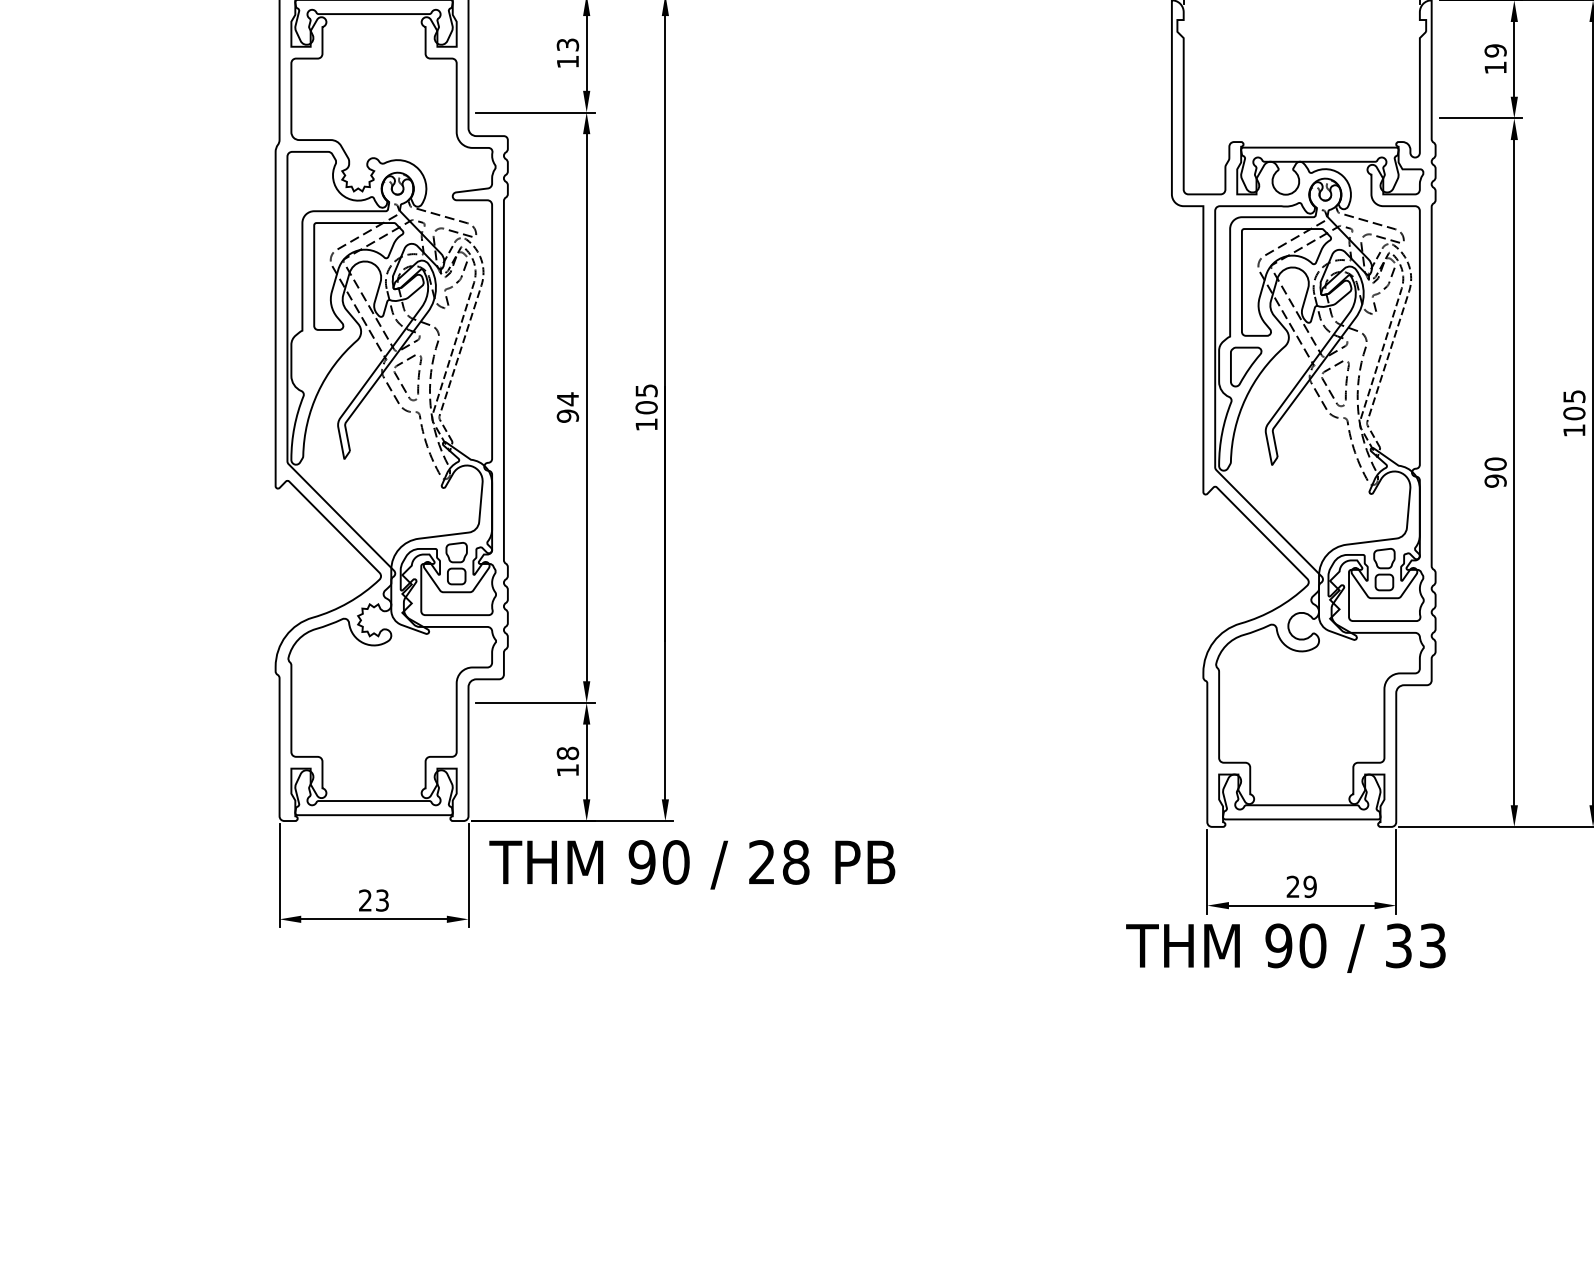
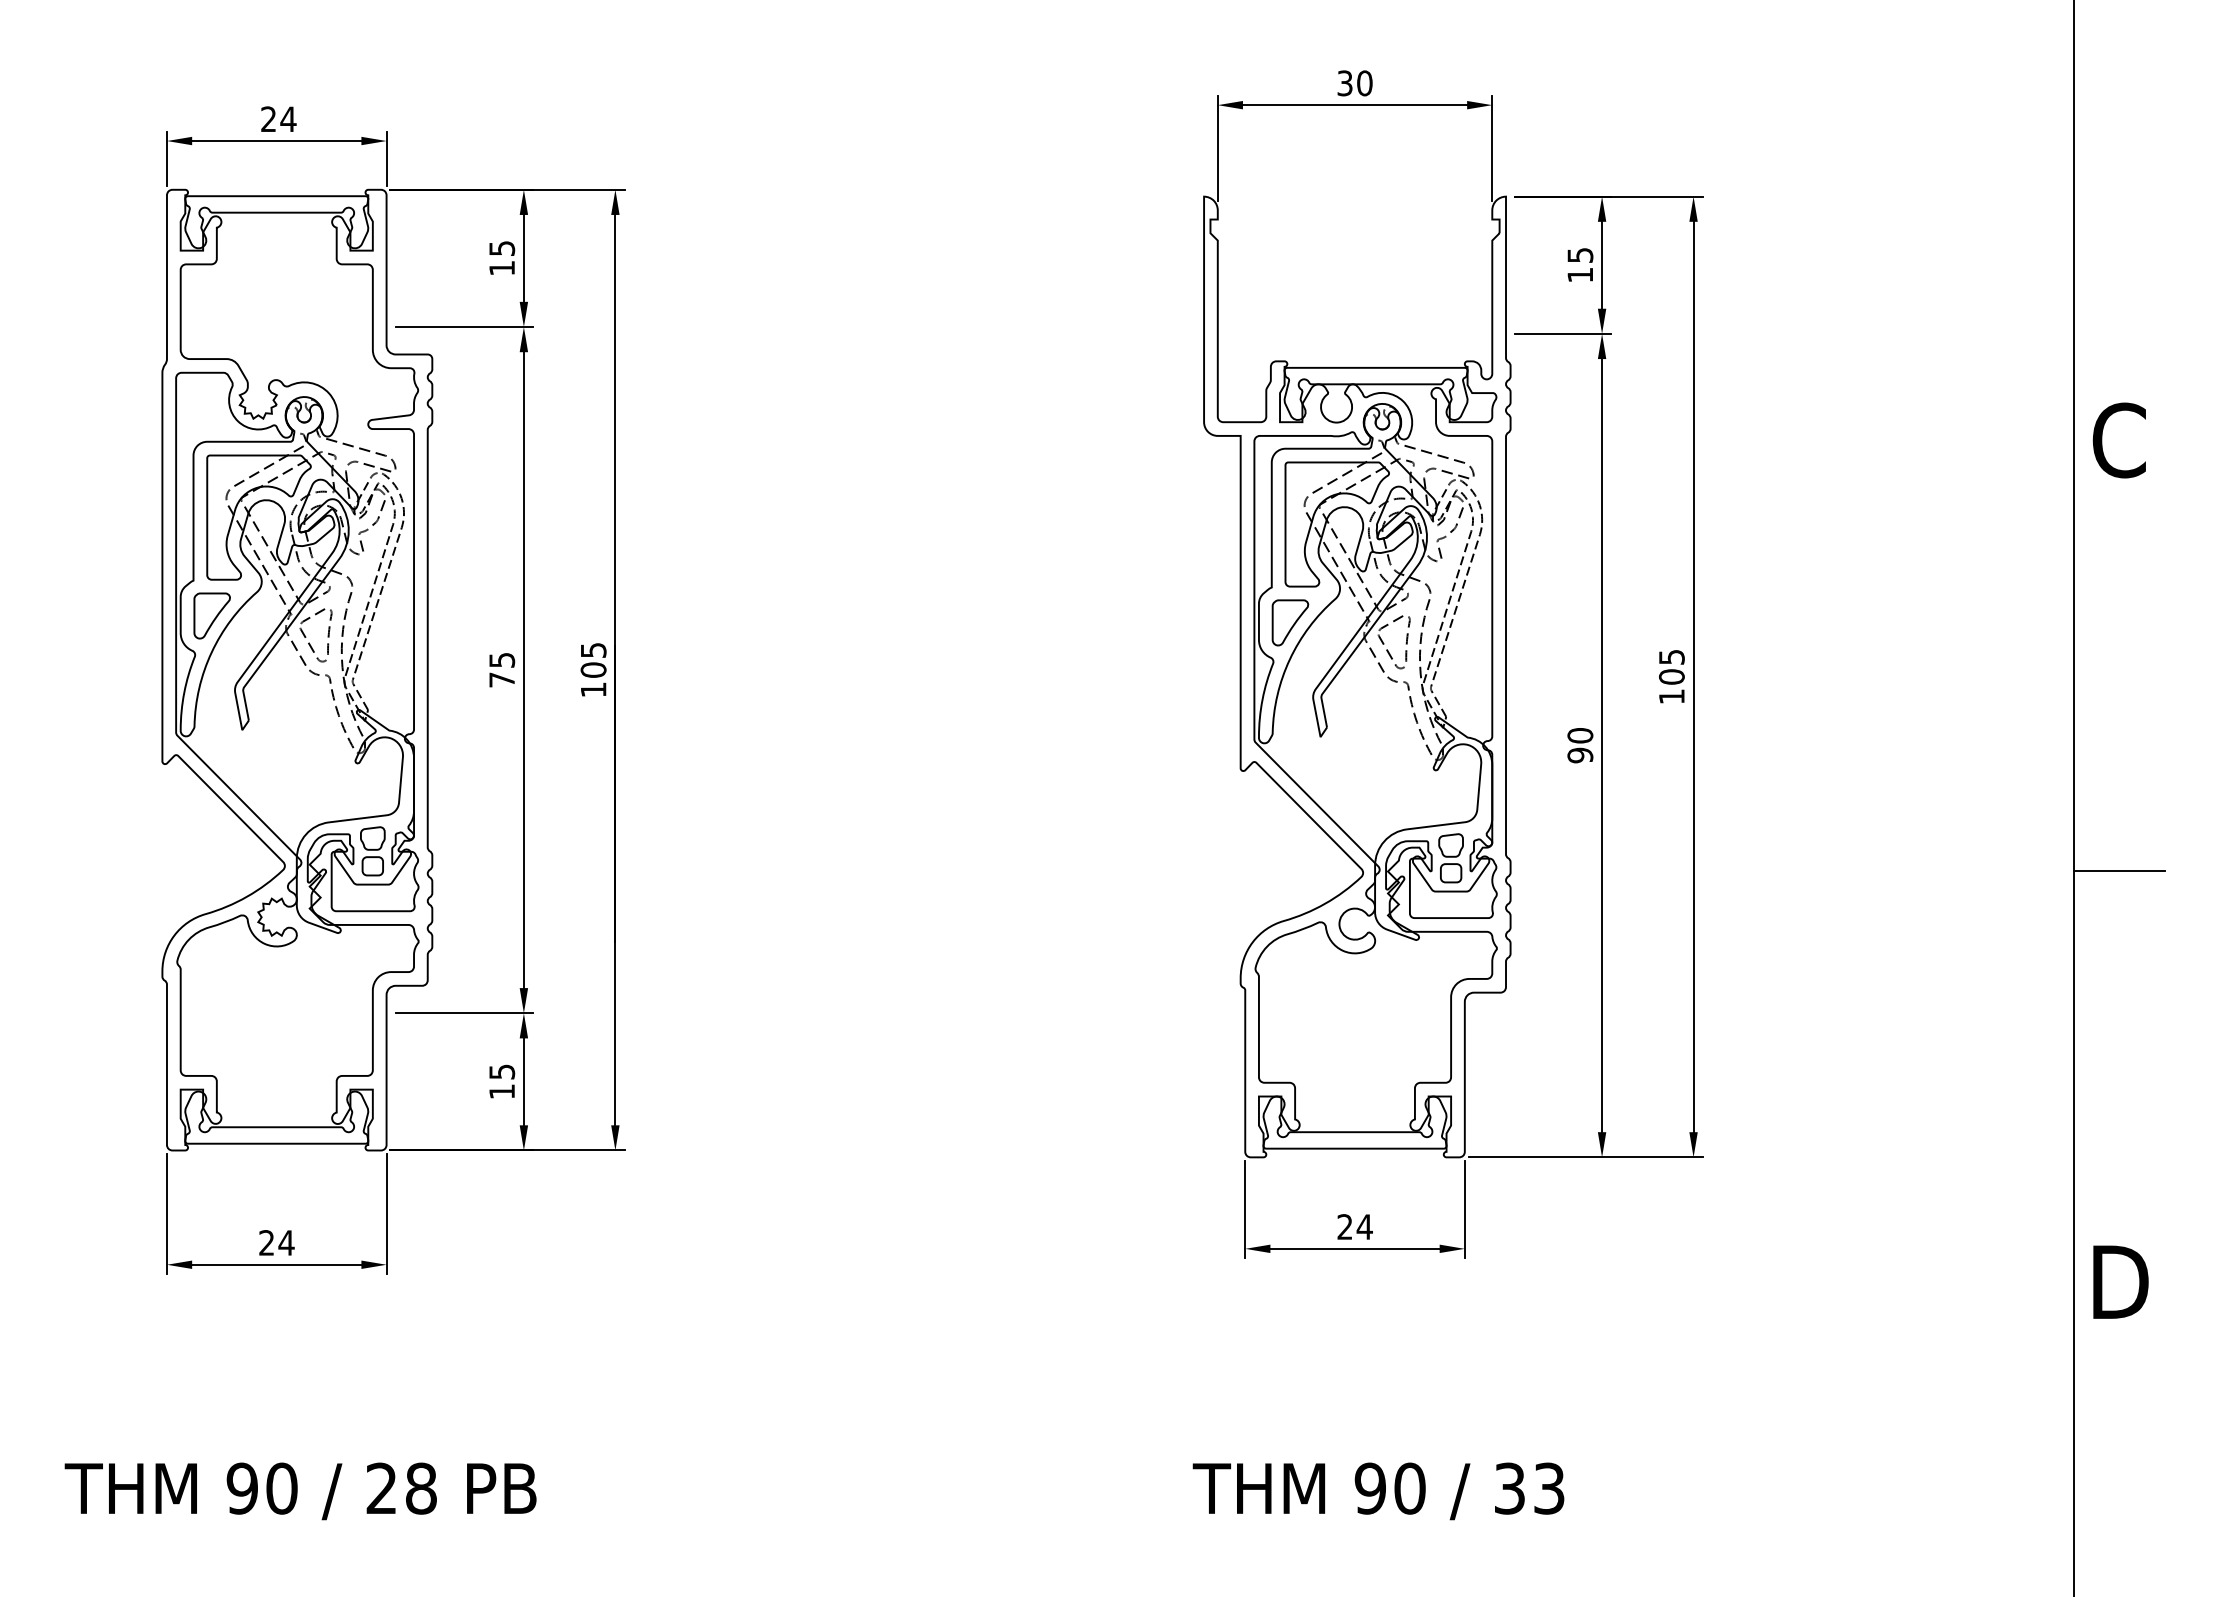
text: (567, 44) -> (501, 248), 13 -> 15
text: (1495, 50) -> (1580, 255), 19 -> 15
part: (317, 360) -> (211, 615), added
text: (568, 407) -> (502, 669), 94 -> 75
text: (568, 753) -> (502, 1071), 18 -> 15
text: (692, 864) -> (300, 1491), moved
text: (1309, 887) -> (1364, 1227), 29 -> 24
text: (382, 900) -> (286, 1242), 23 -> 24
text: (1285, 948) -> (1378, 1491), moved

